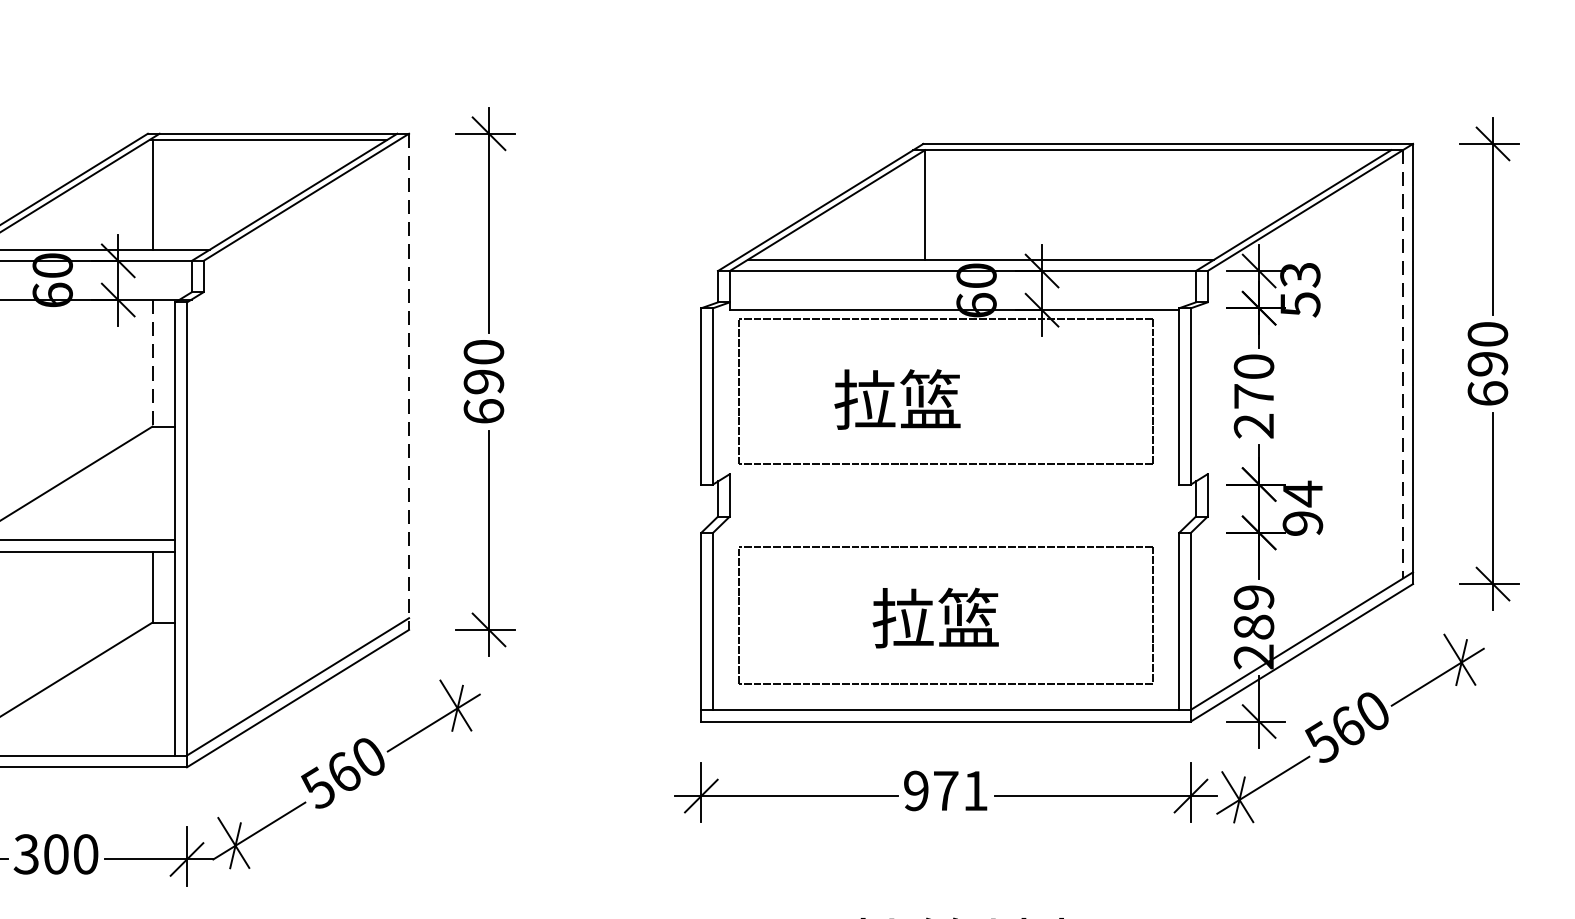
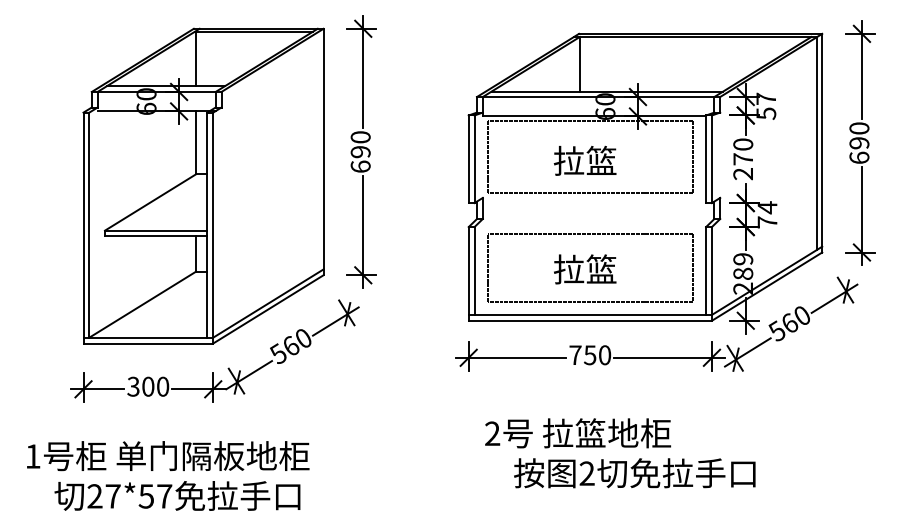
text: (1300, 274) -> (766, 98), 53 -> 57
line: (153, 364) -> (196, 143), dashed -> solid
line: (1403, 364) -> (817, 143), dashed -> solid
line: (408, 382) -> (323, 152), dashed -> solid
text: (896, 398) -> (584, 160), moved
text: (1302, 523) -> (767, 222), 94 -> 74
text: (946, 791) -> (590, 355), 971 -> 750

